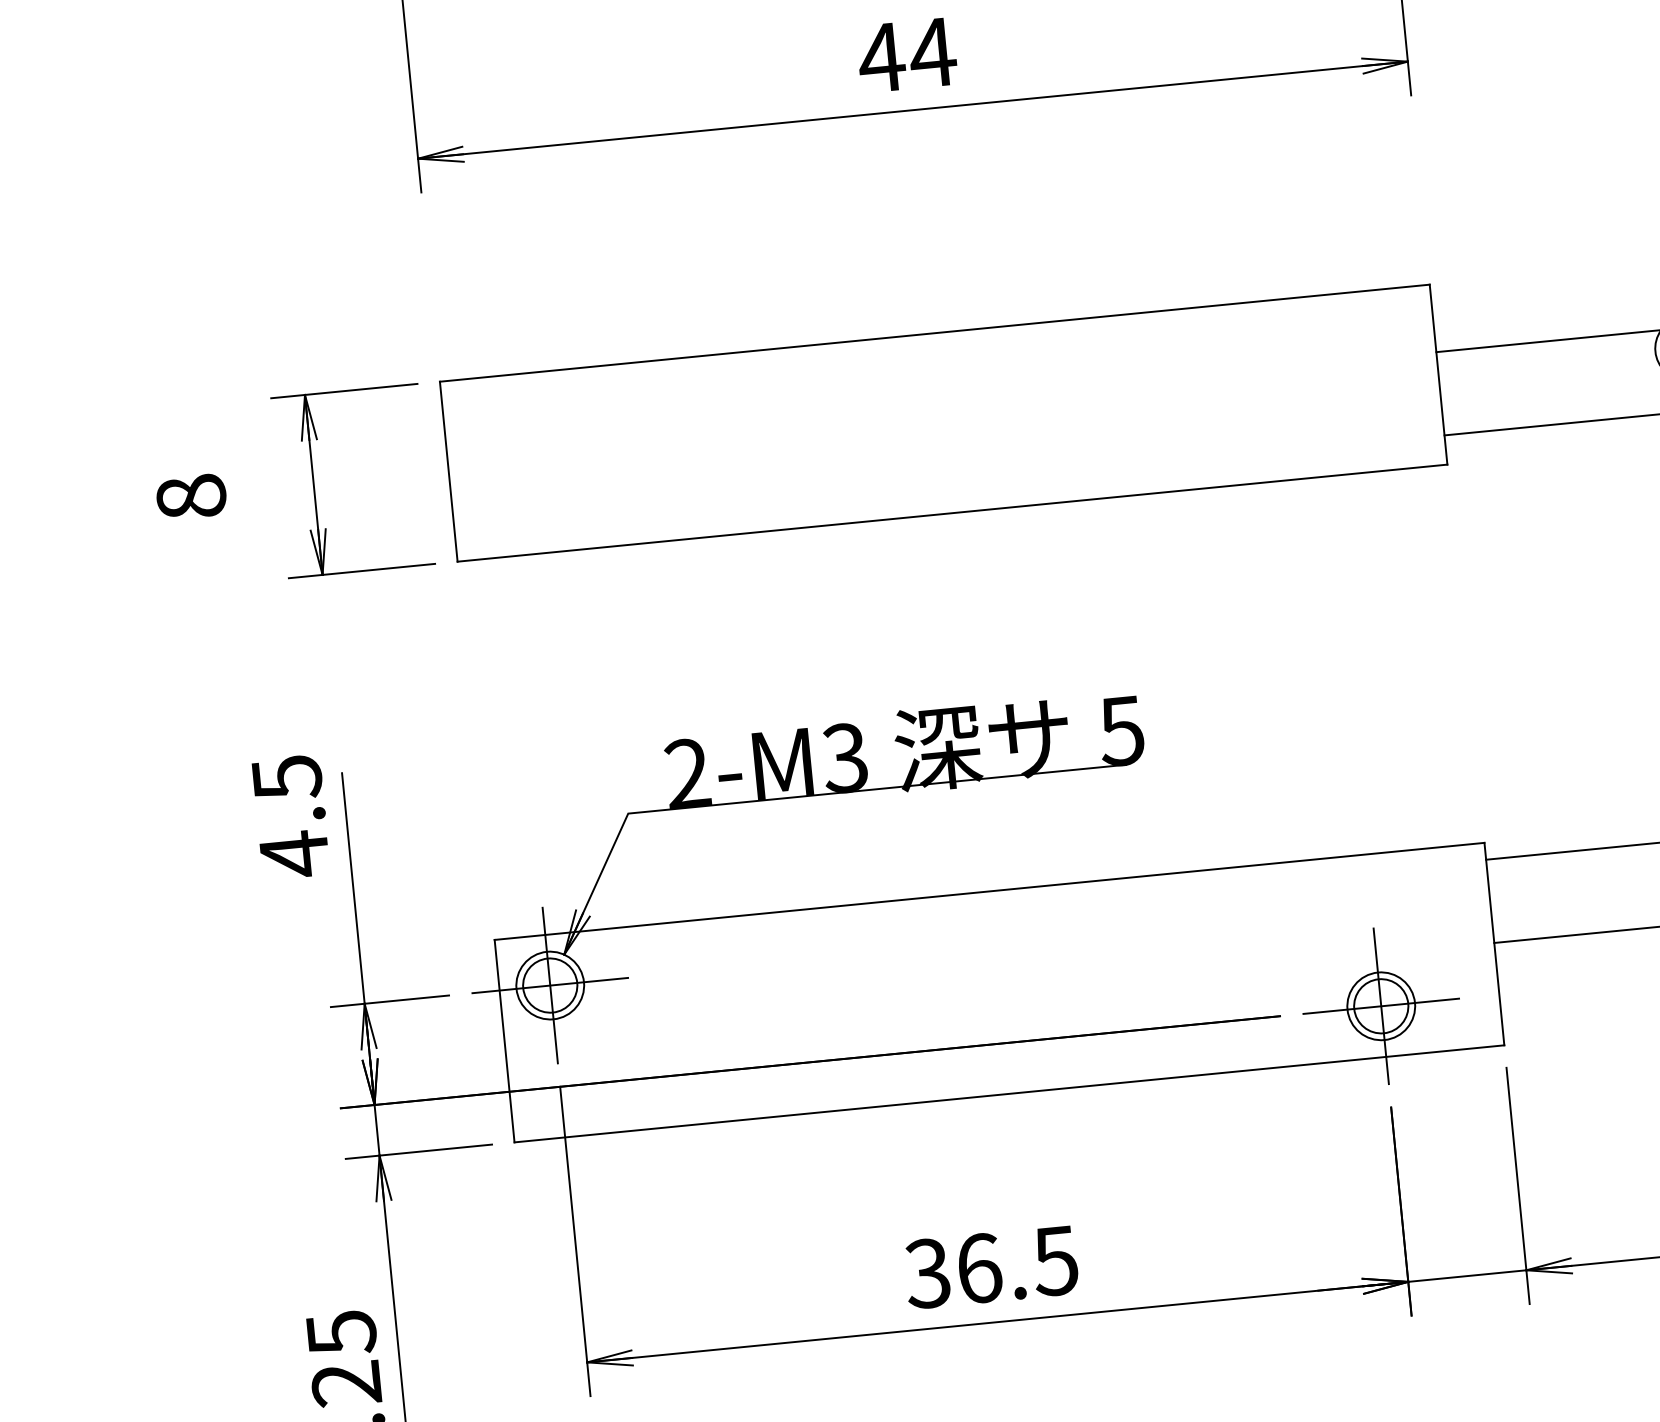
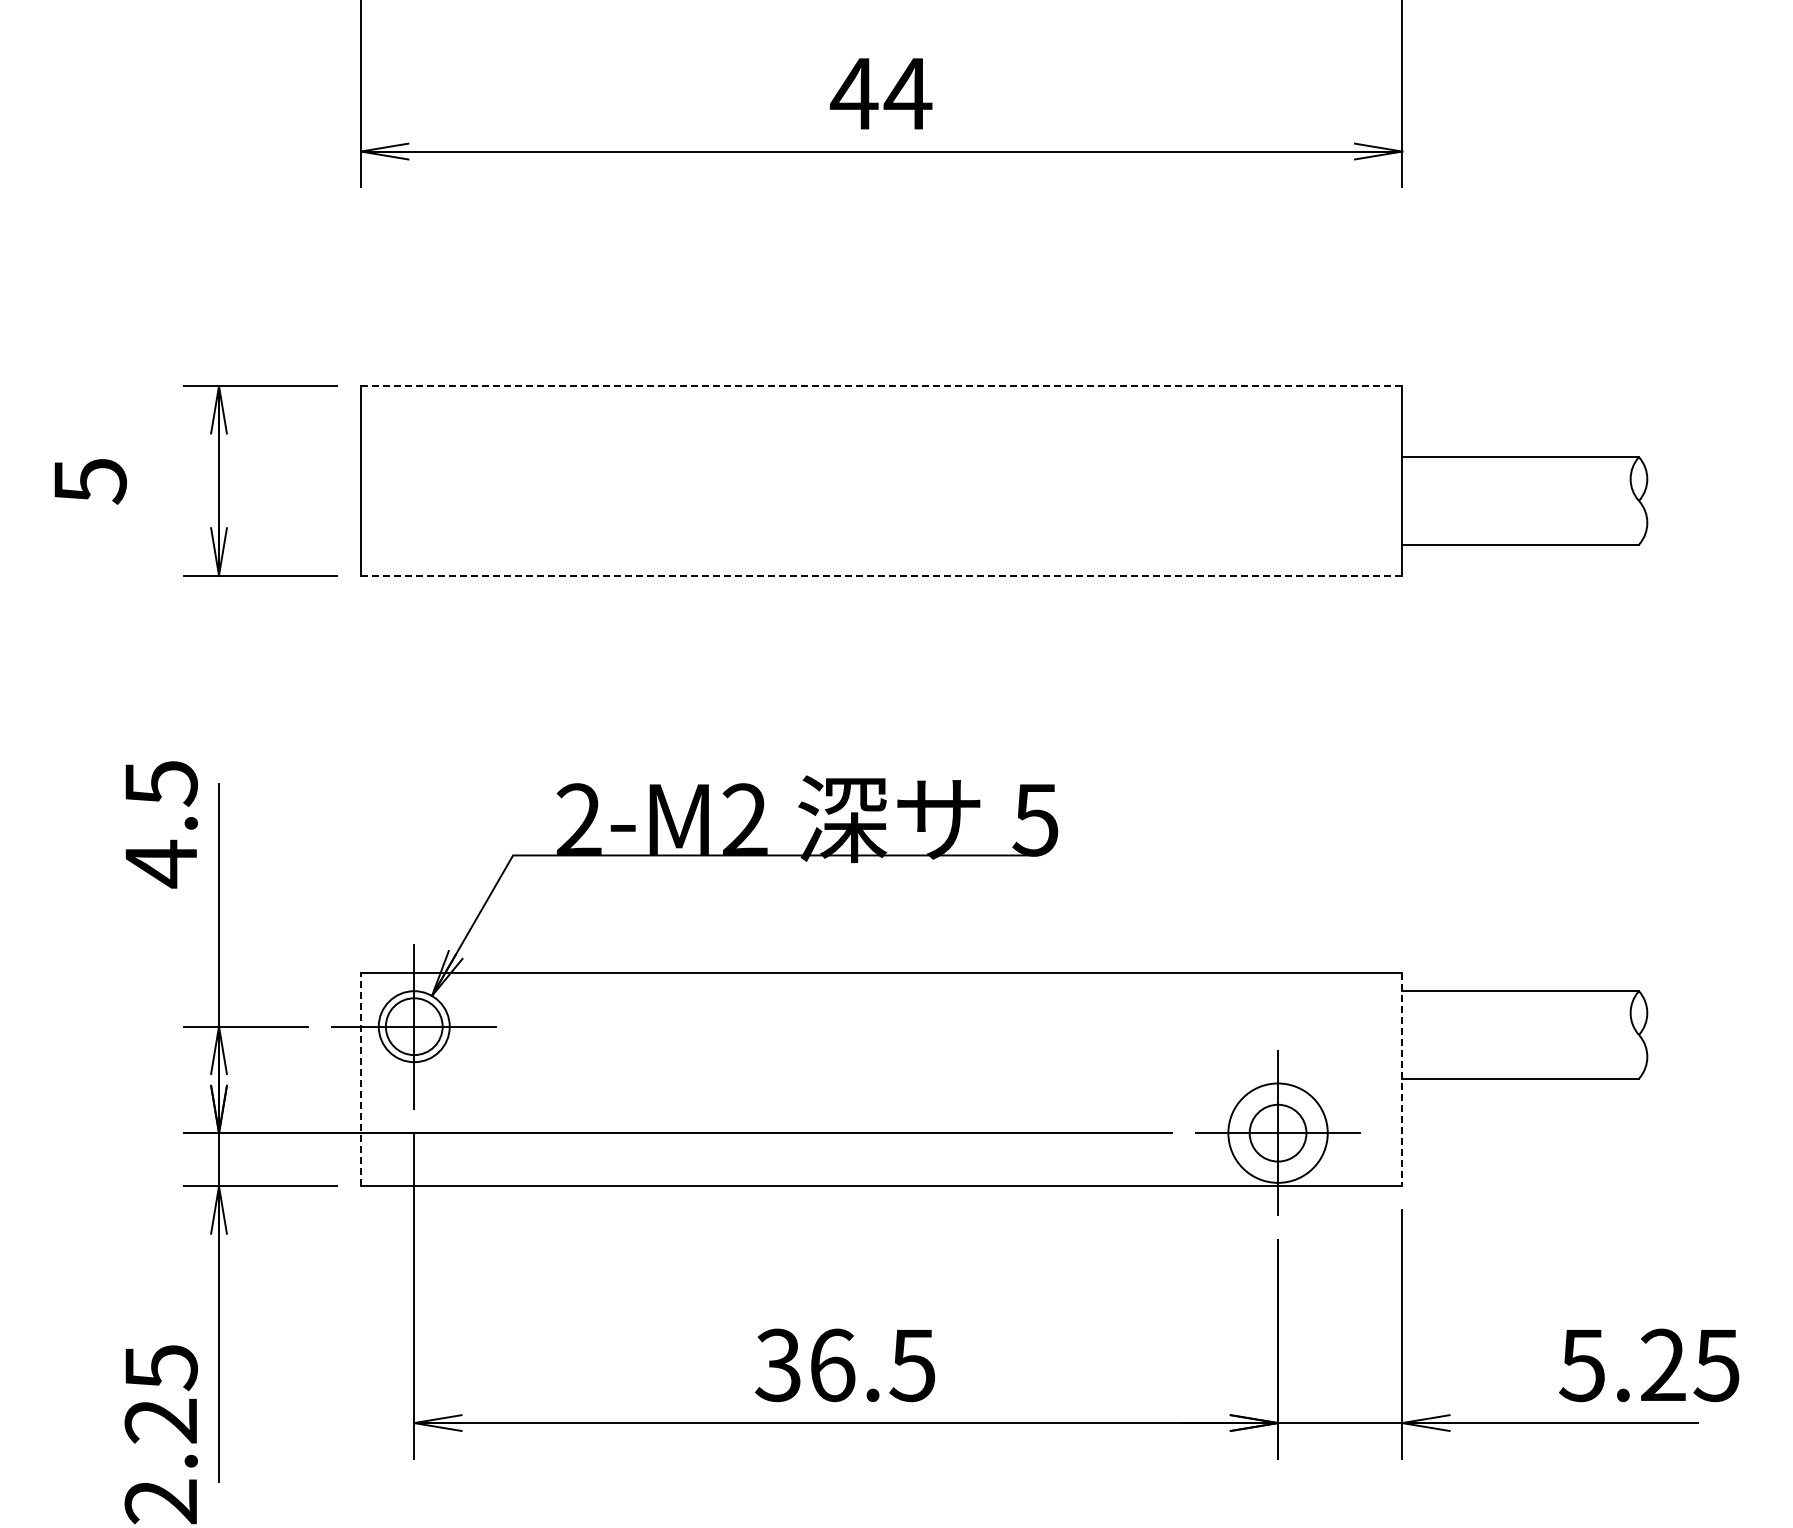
line: (934, 333) -> (881, 386), solid -> dashed
text: (190, 497) -> (89, 481), 8 -> 5
line: (952, 513) -> (881, 575), solid -> dashed
text: (844, 757) -> (744, 819), 2-M3 -> 2-M2
line: (1494, 944) -> (1402, 1080), solid -> dashed
circle: (1380, 1005) -> (1277, 1132), size x1.4
line: (505, 1040) -> (361, 1079), solid -> dashed

